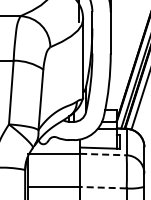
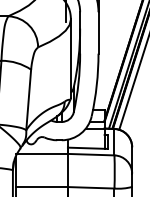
line: (103, 154) -> (91, 154), dashed -> solid
line: (102, 187) -> (90, 187), dashed -> solid

